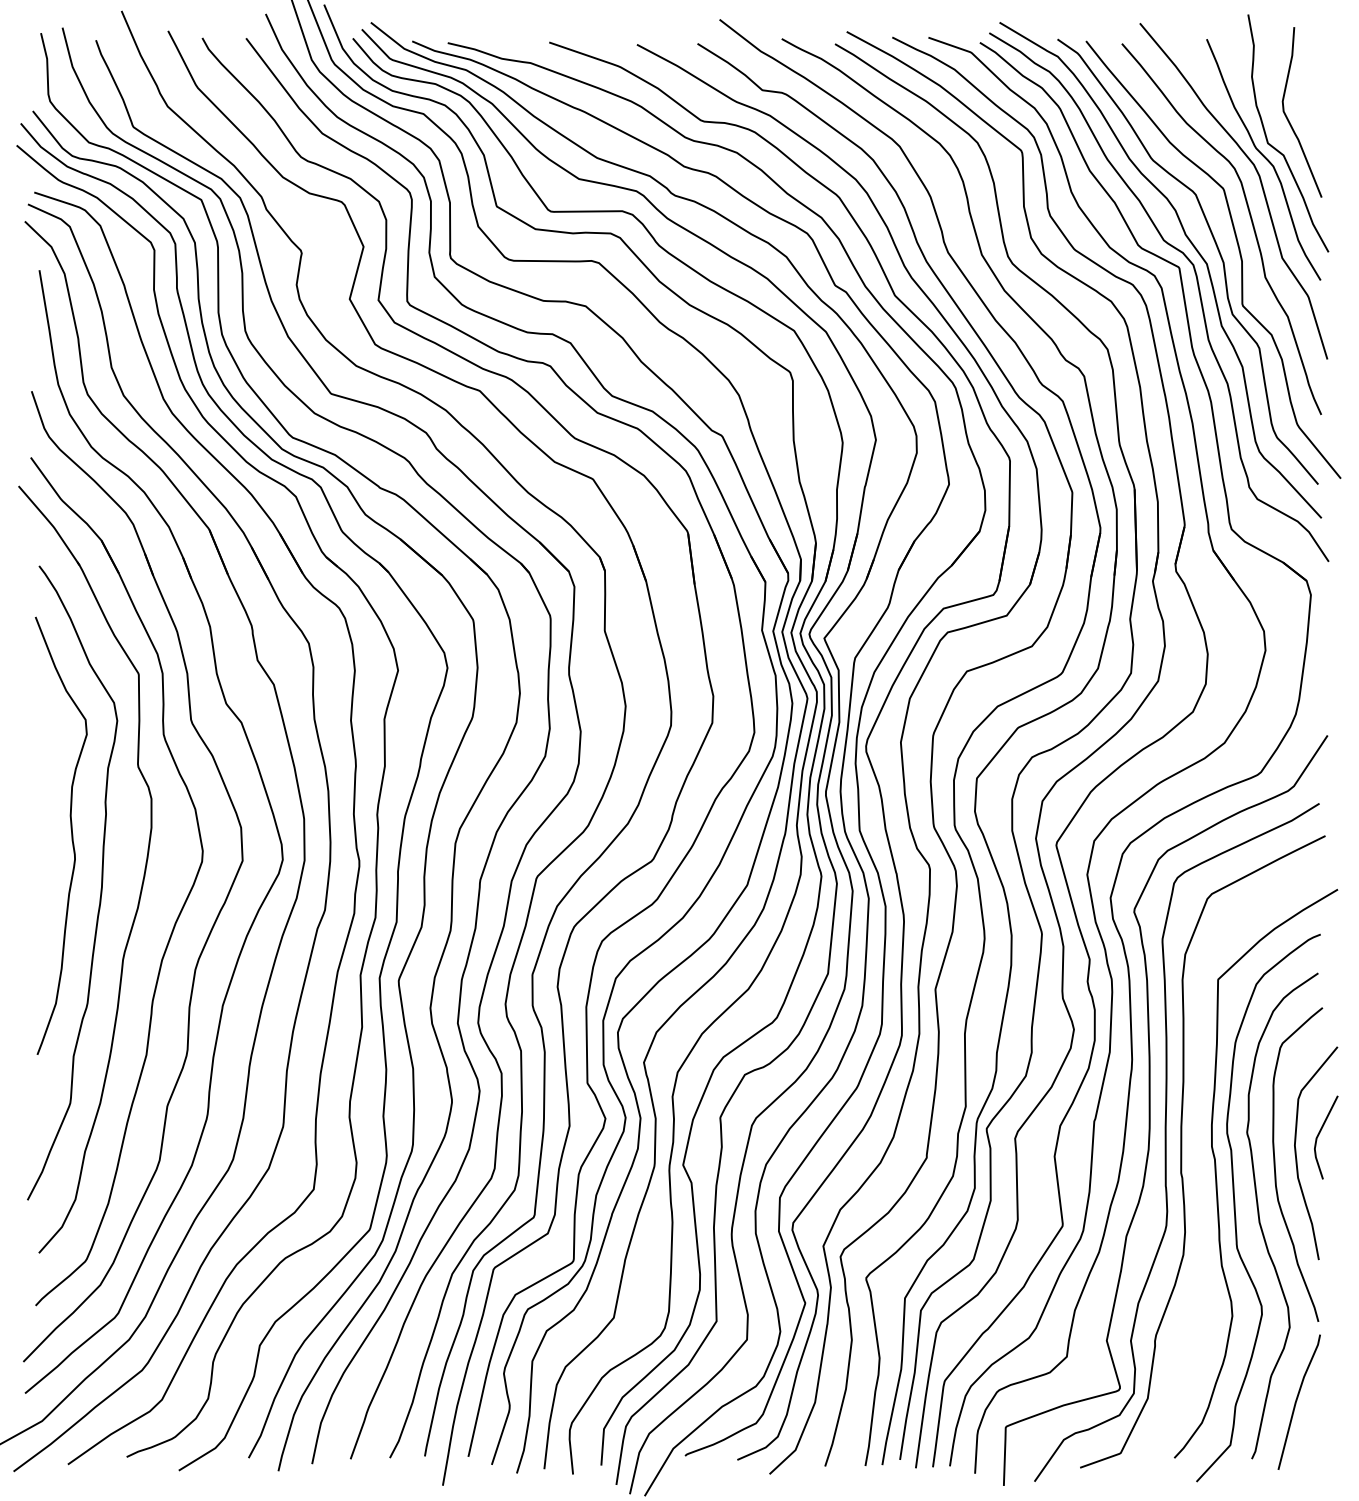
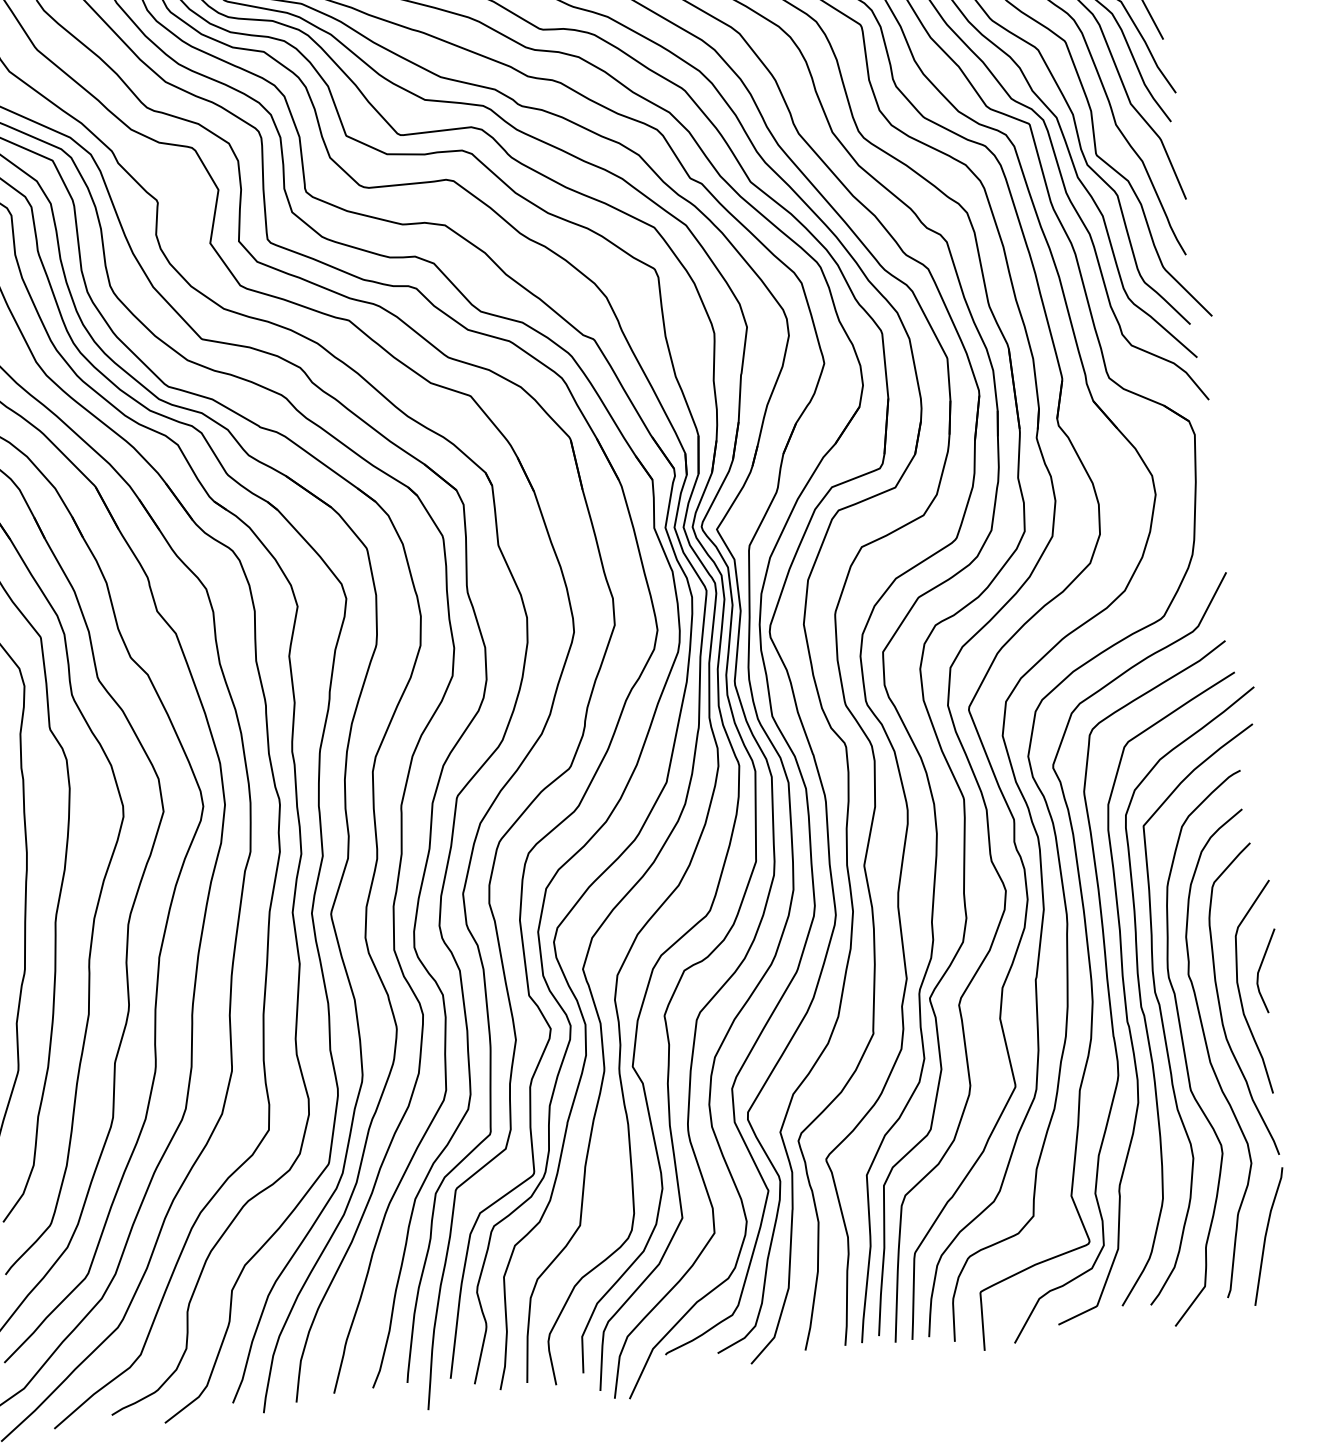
curve: (1199, 1167) -> (1144, 1014), added

